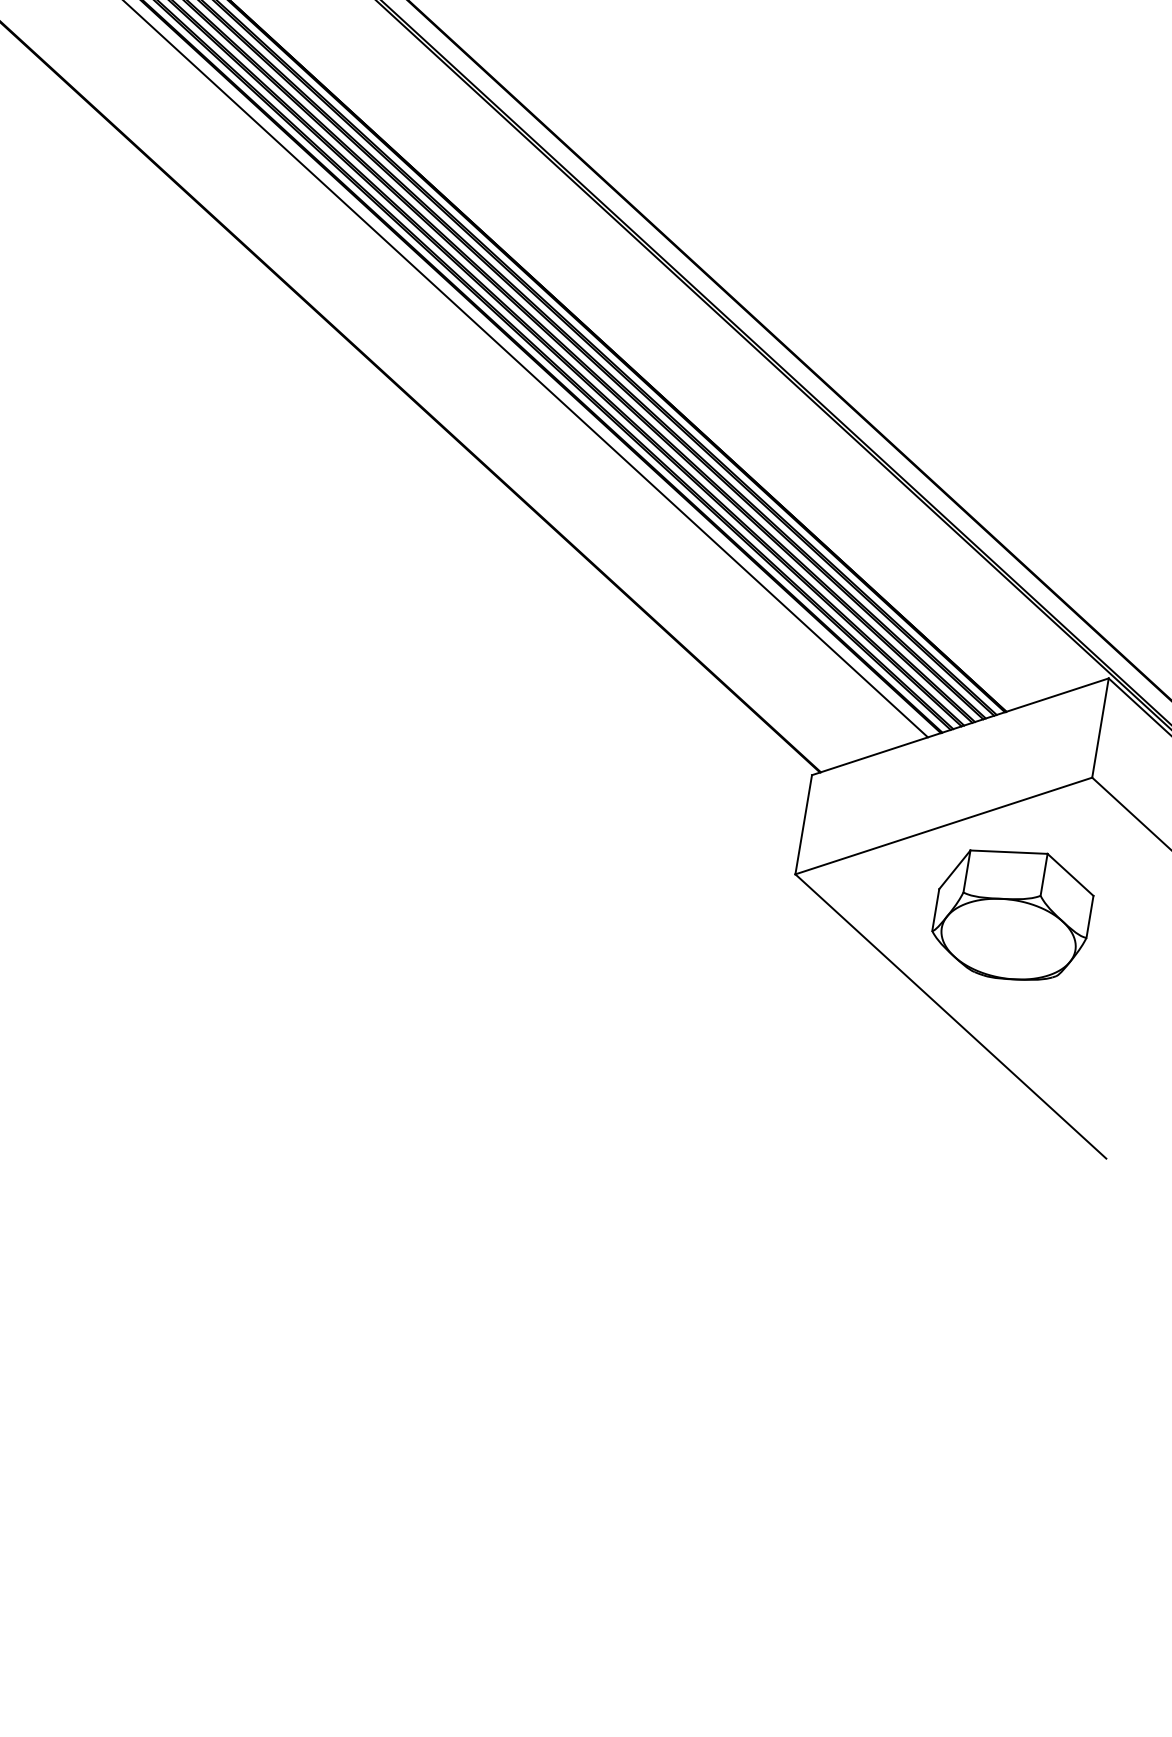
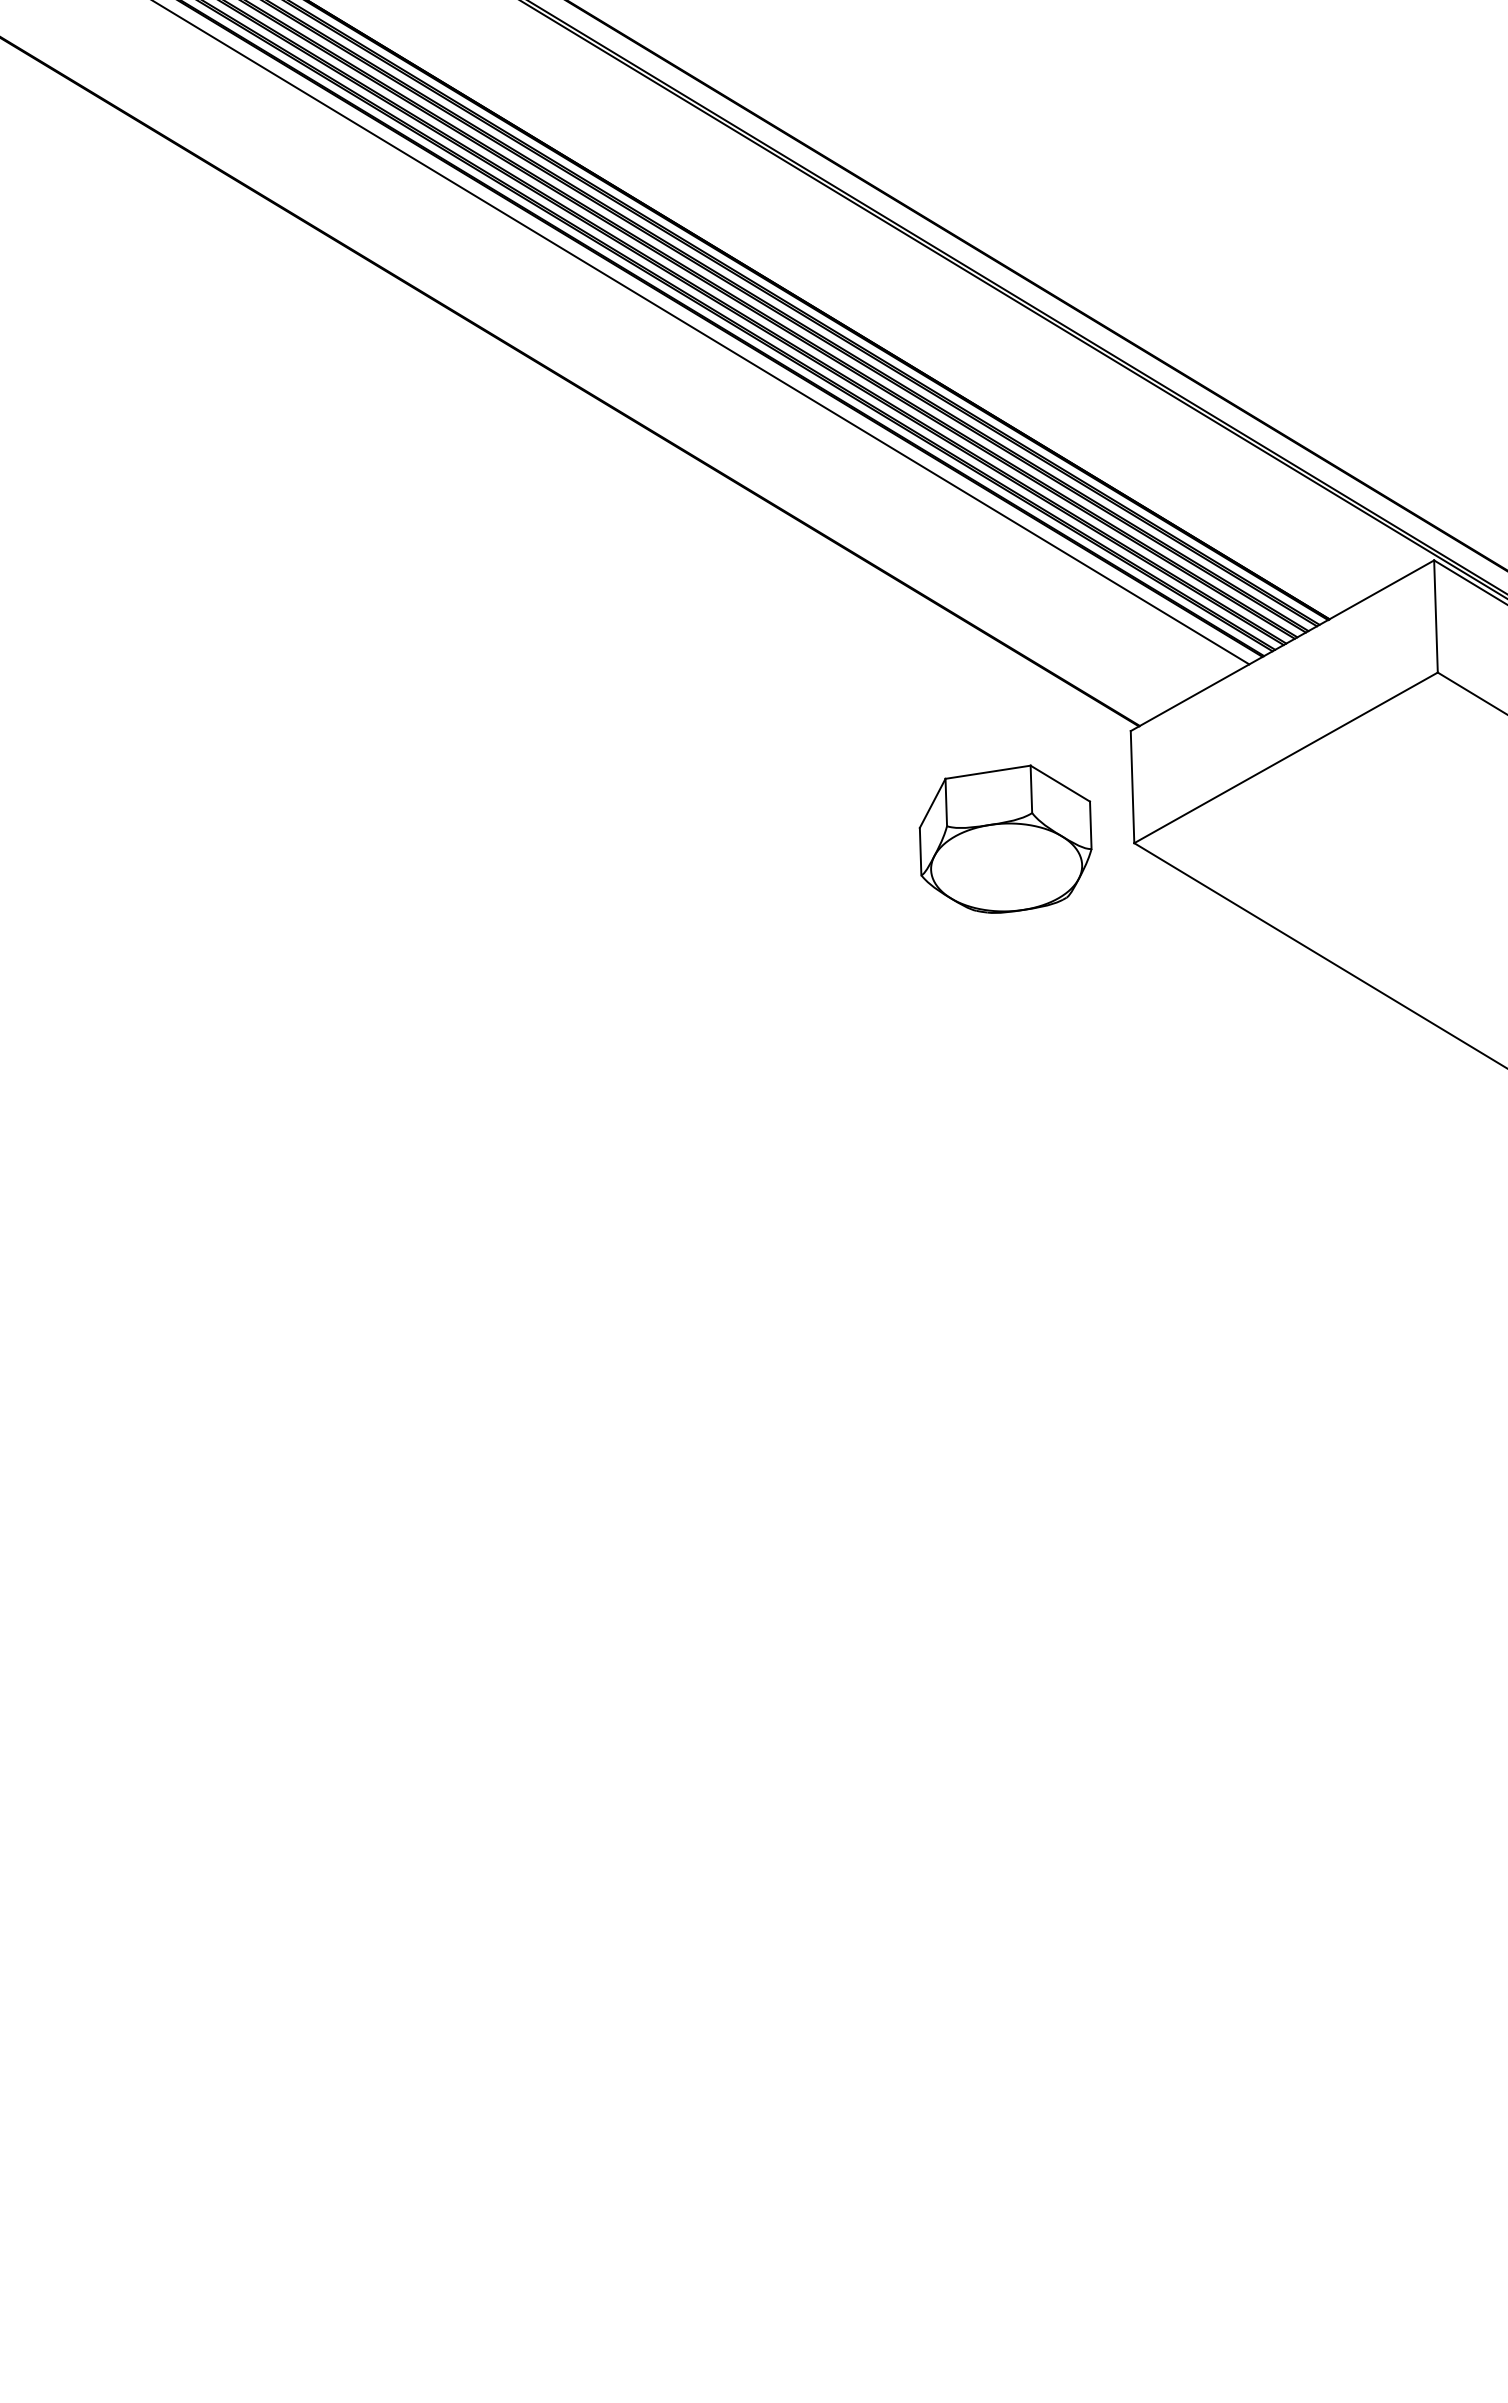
part: (1012, 913) -> (1005, 838), moved

